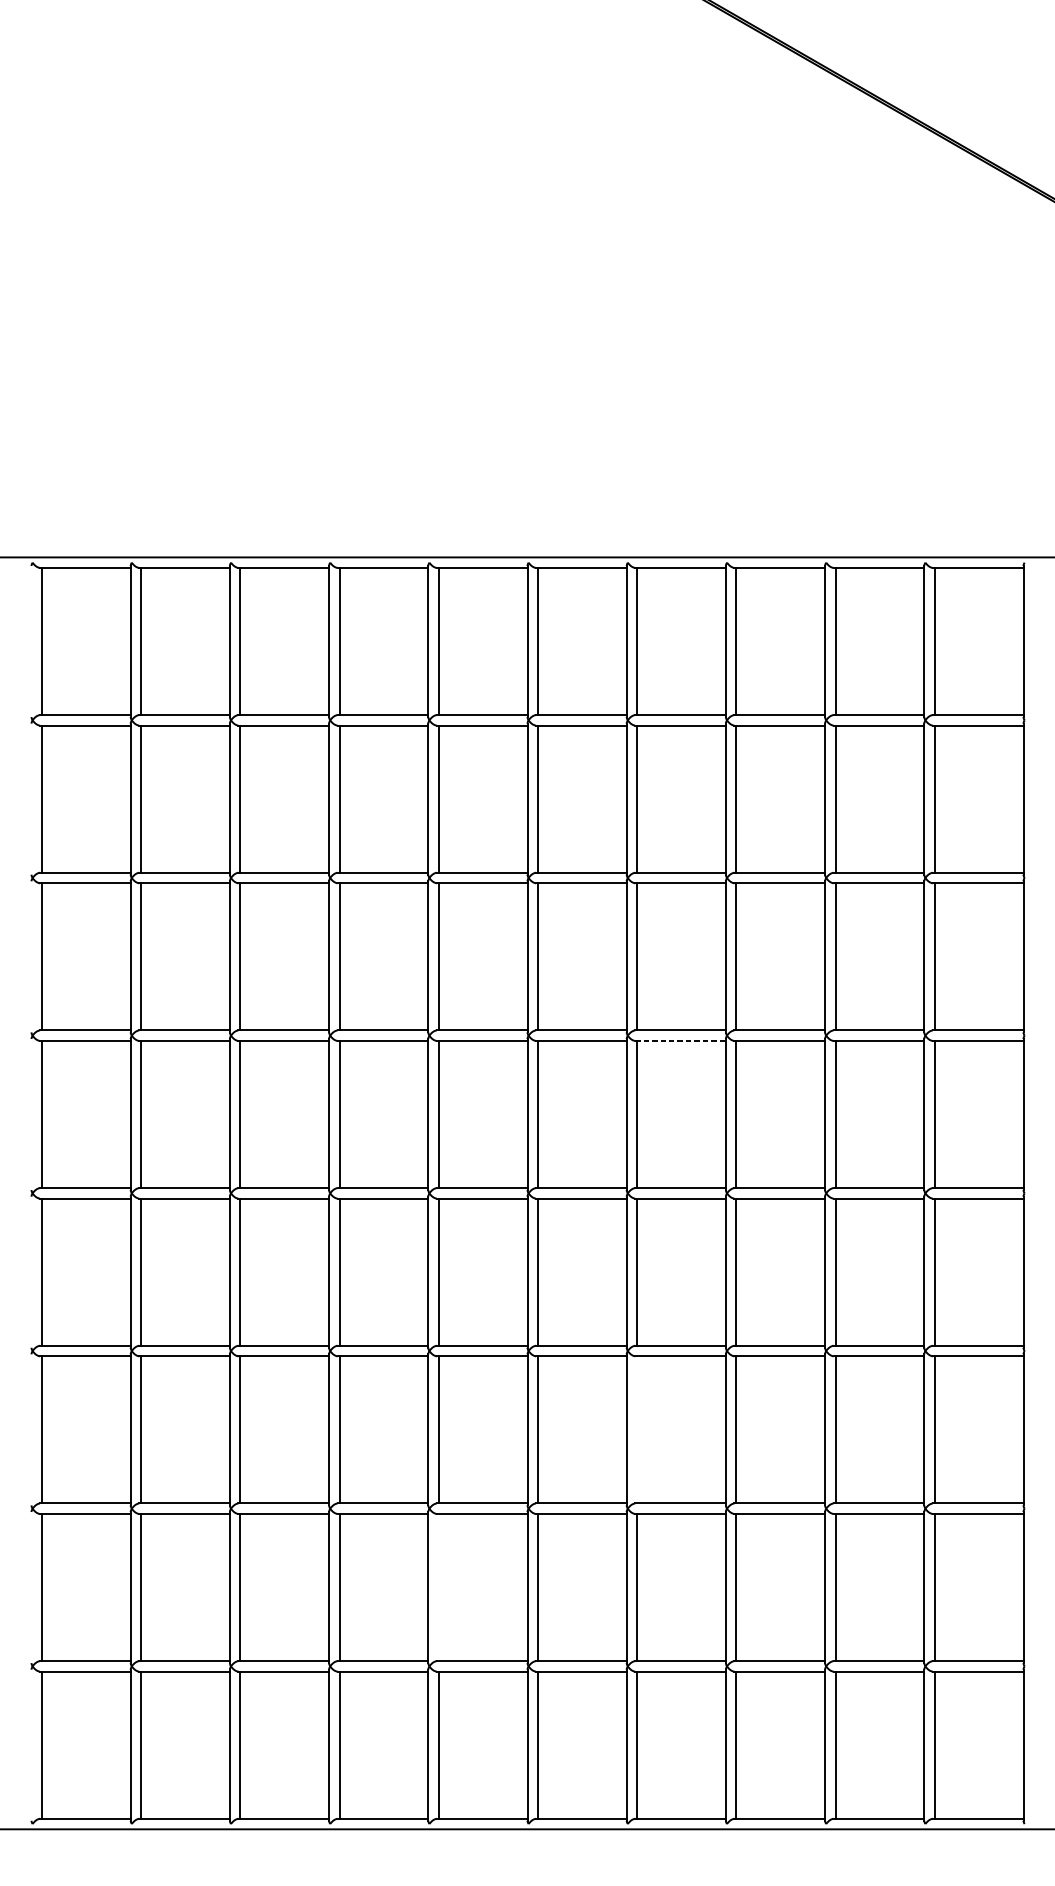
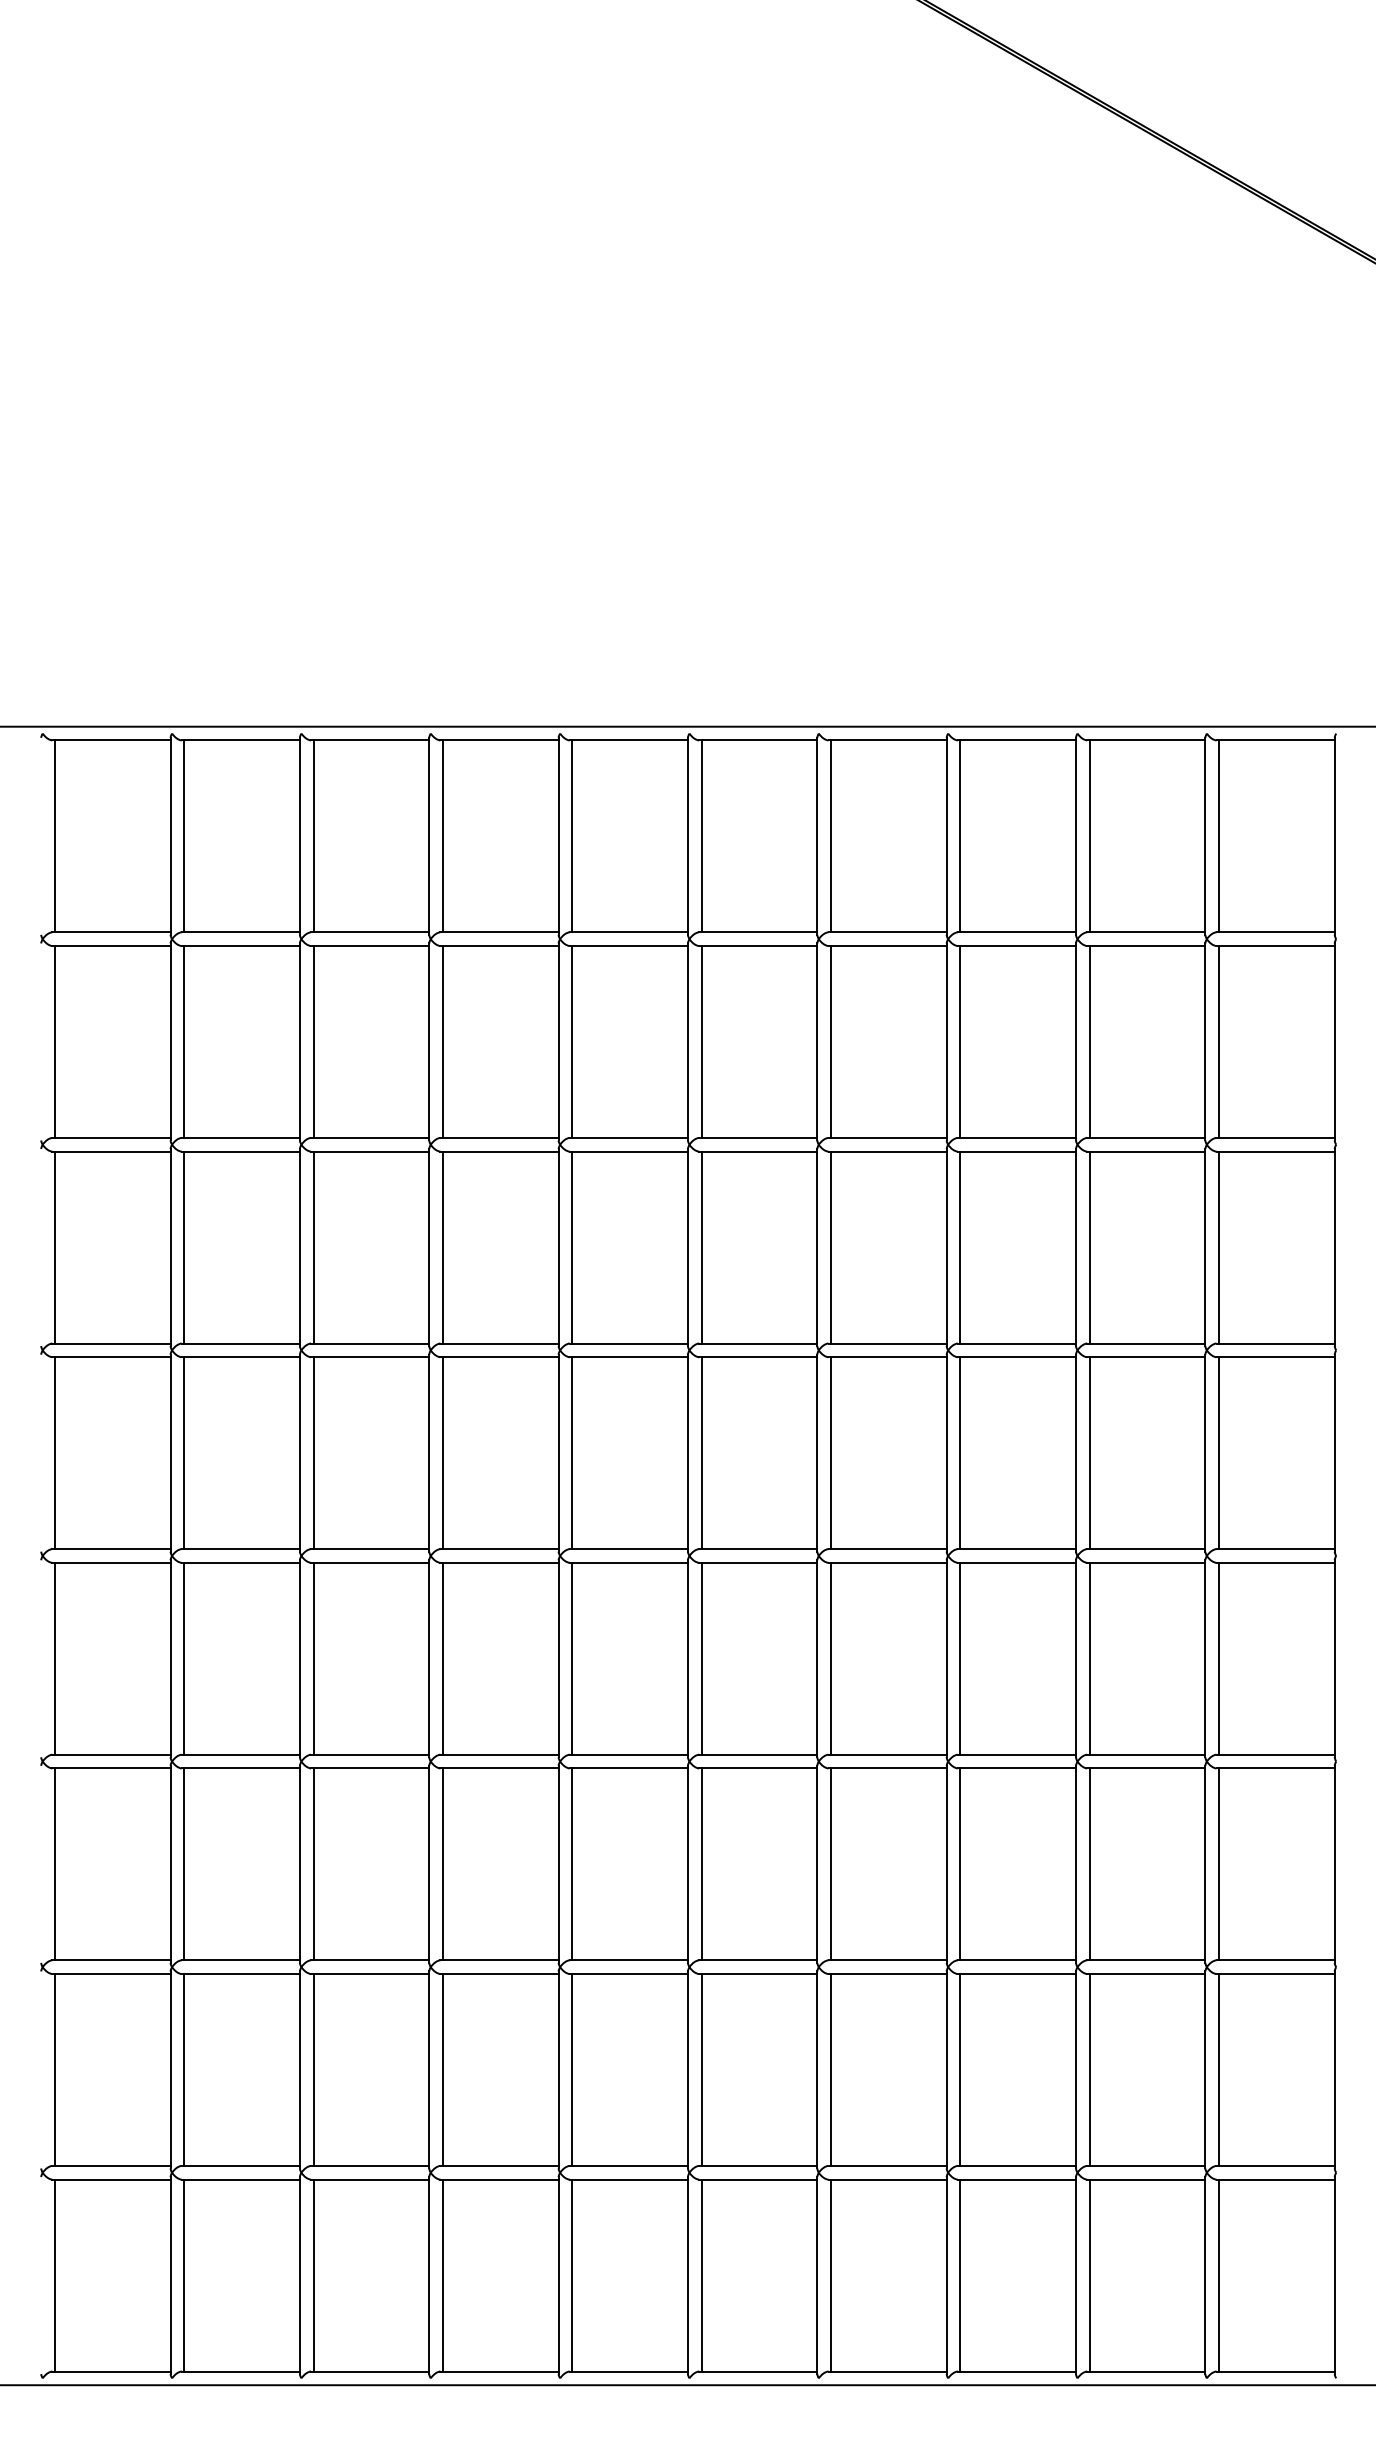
line: (681, 1041) -> (888, 1357), dashed -> solid
line: (637, 1429) -> (831, 1864), added
line: (438, 1587) -> (572, 2069), added

